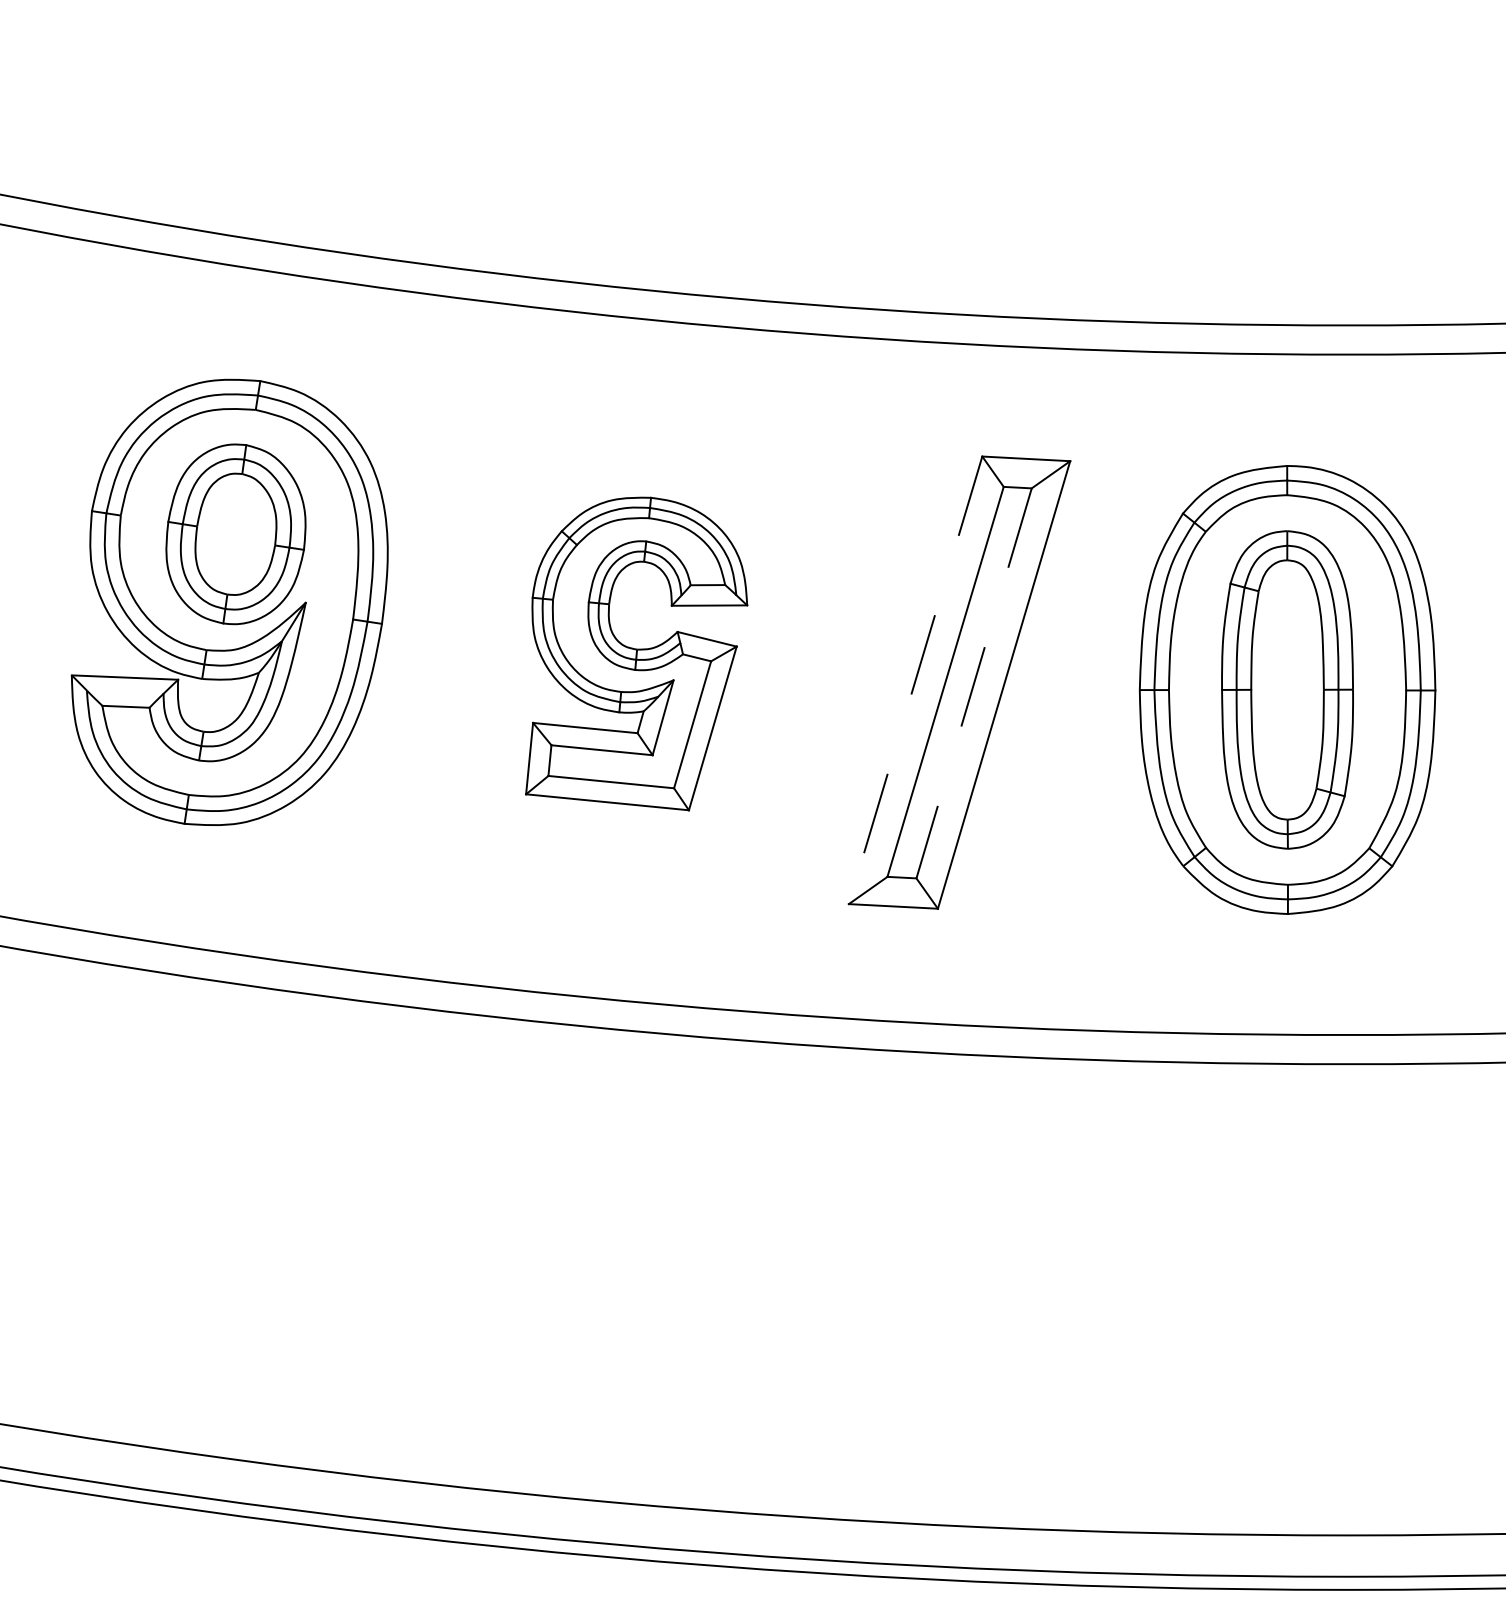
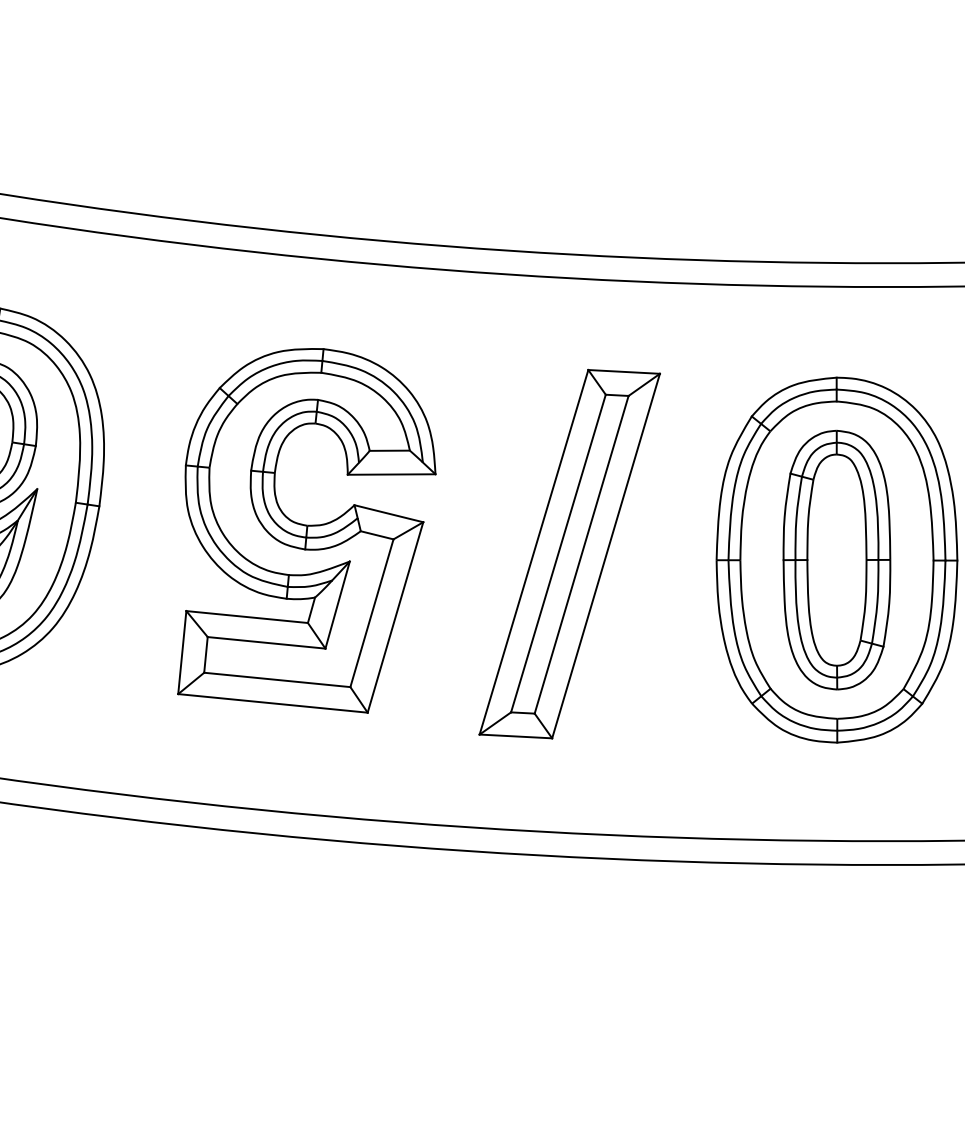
part: (636, 653) -> (306, 530), size x1.43
line: (915, 680) -> (533, 552), dashed -> solid
line: (973, 683) -> (581, 554), dashed -> solid

